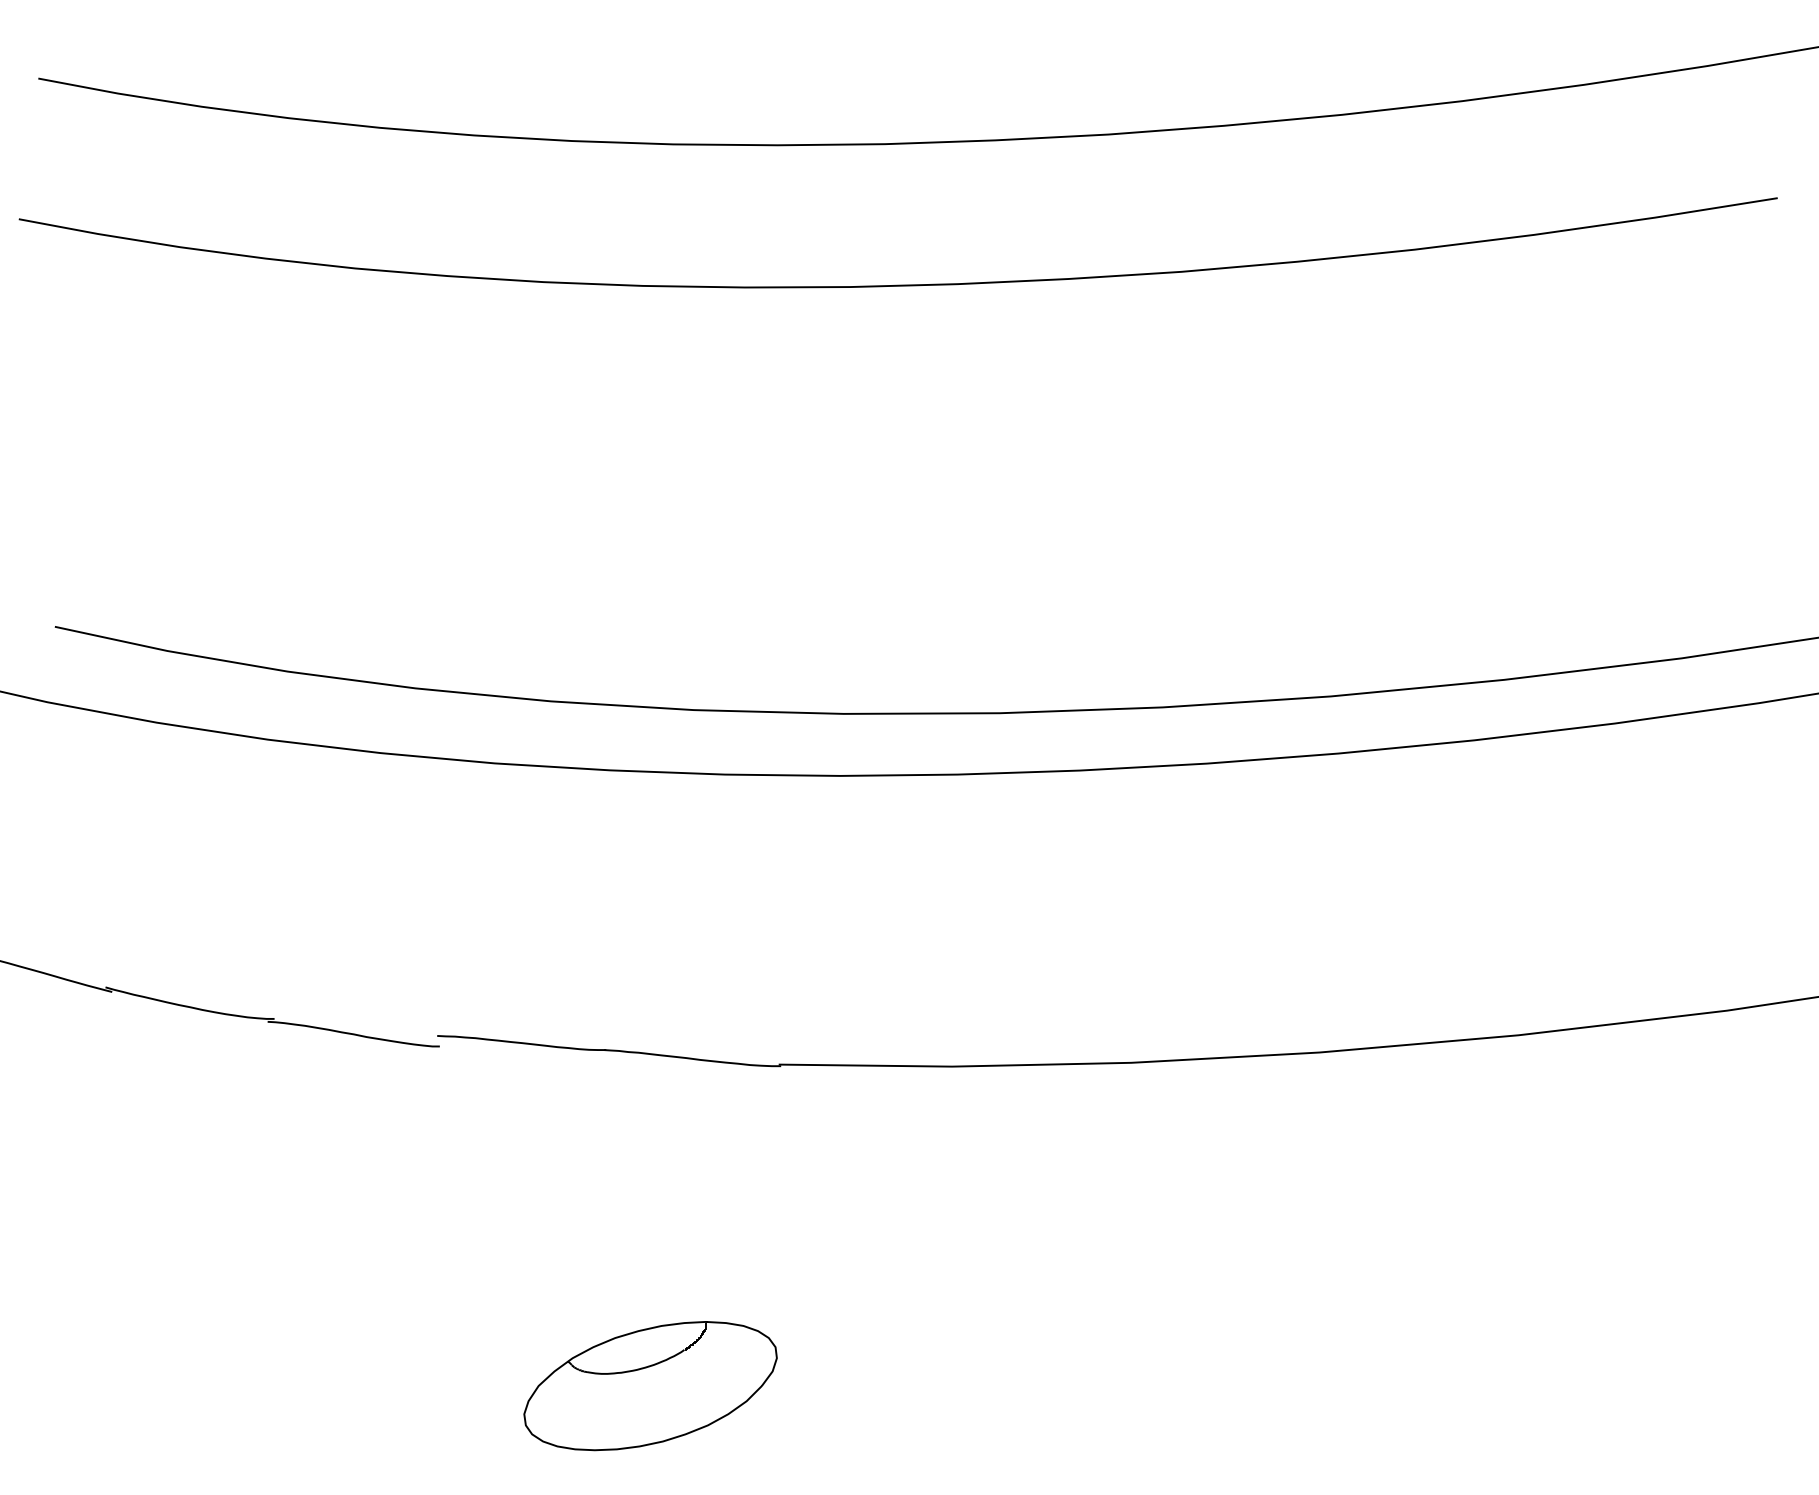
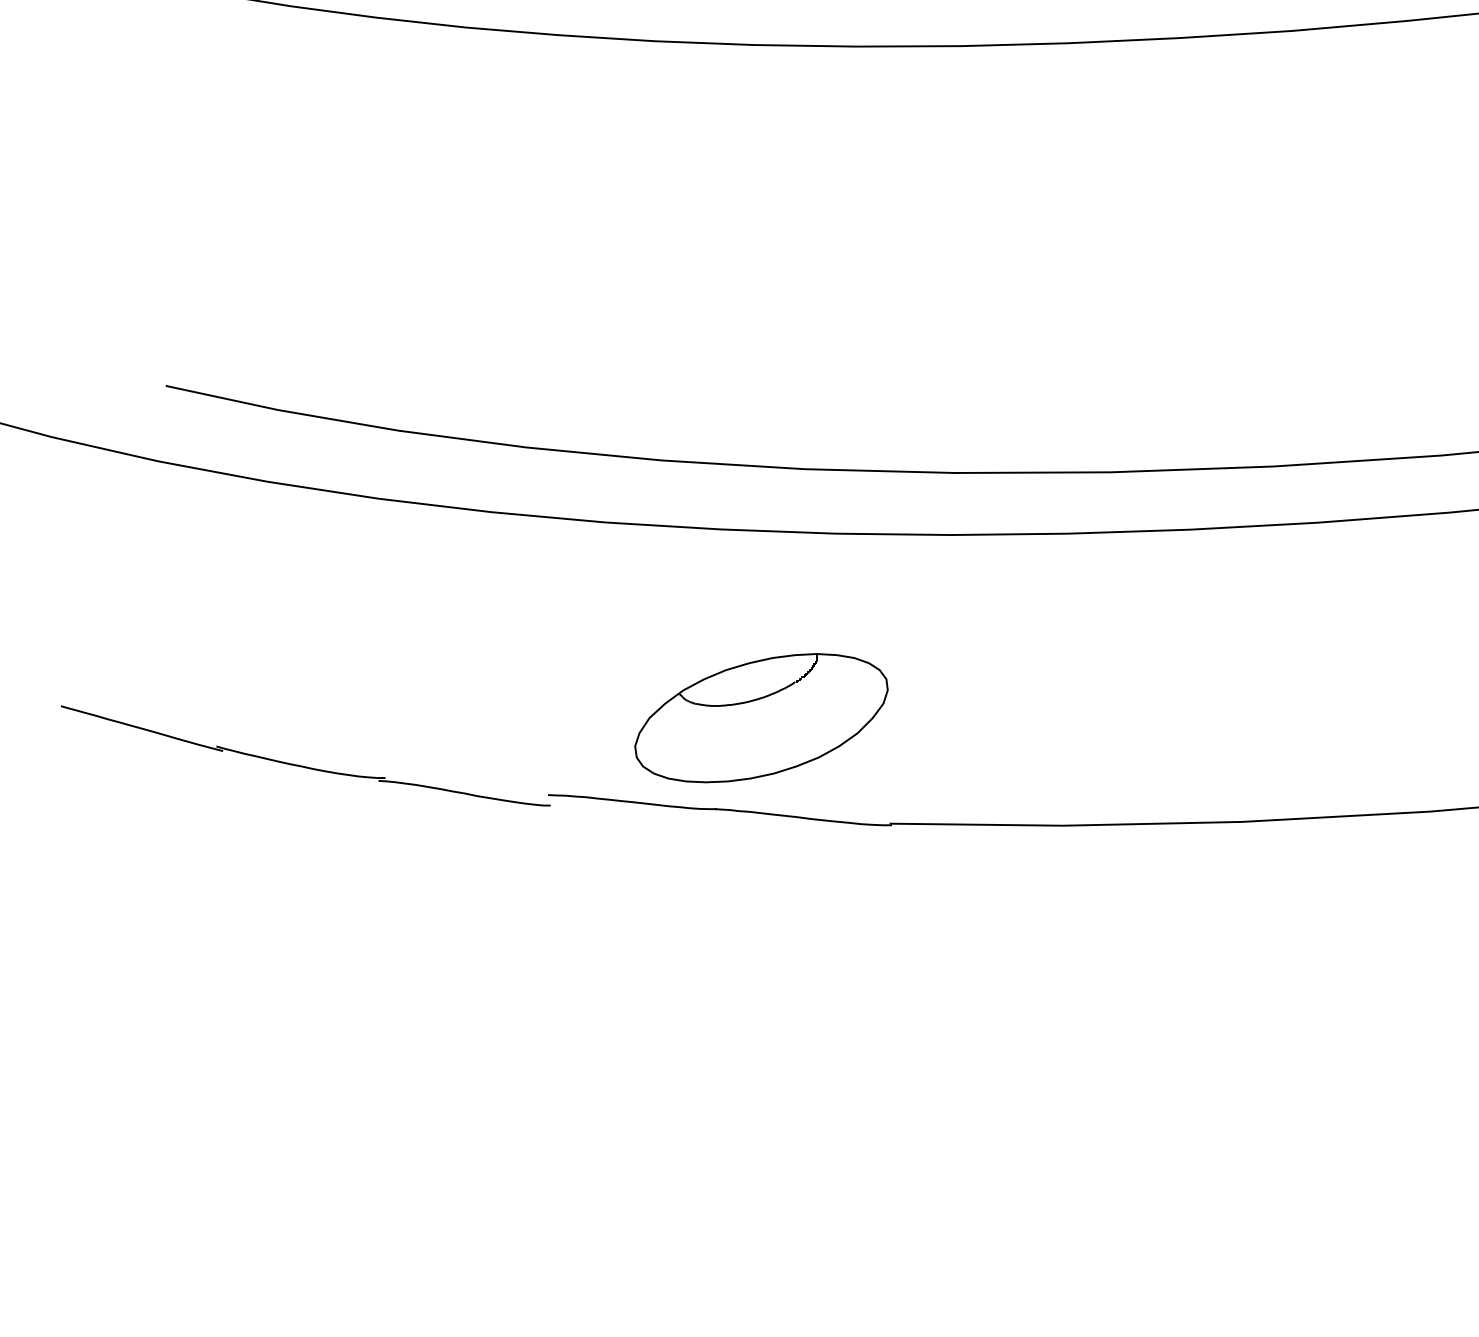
part: (650, 1386) -> (761, 718), moved

